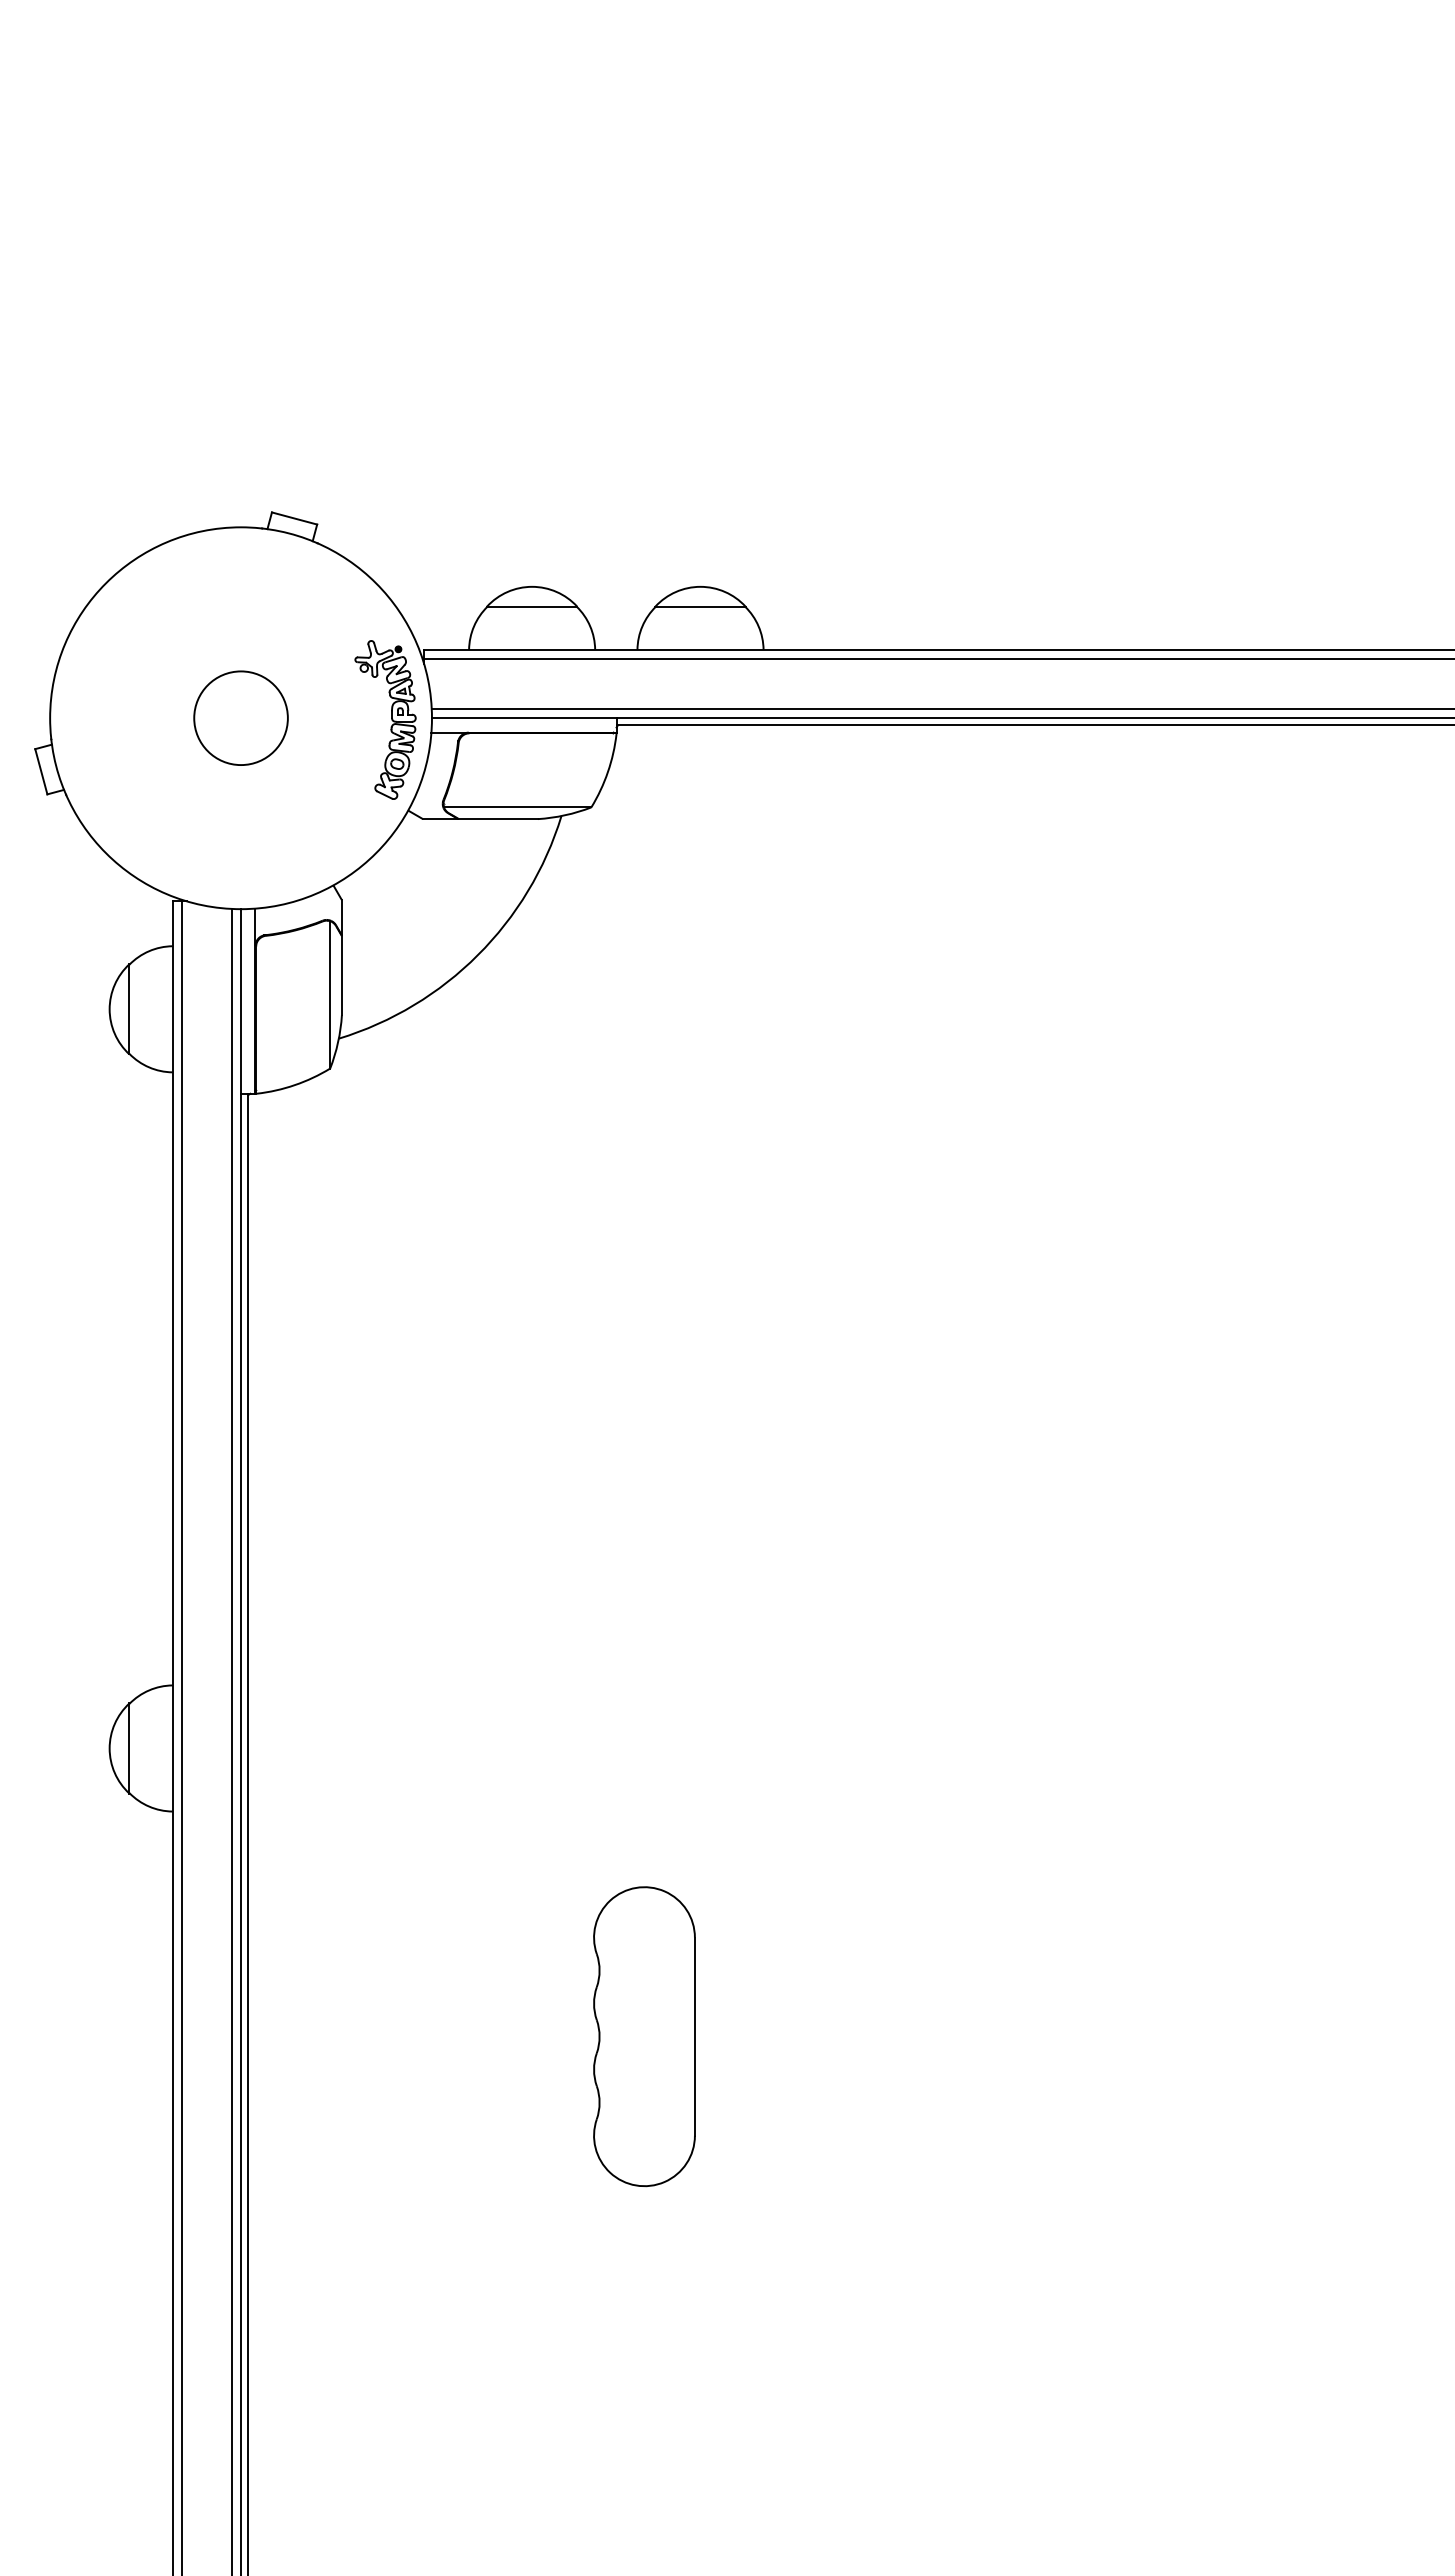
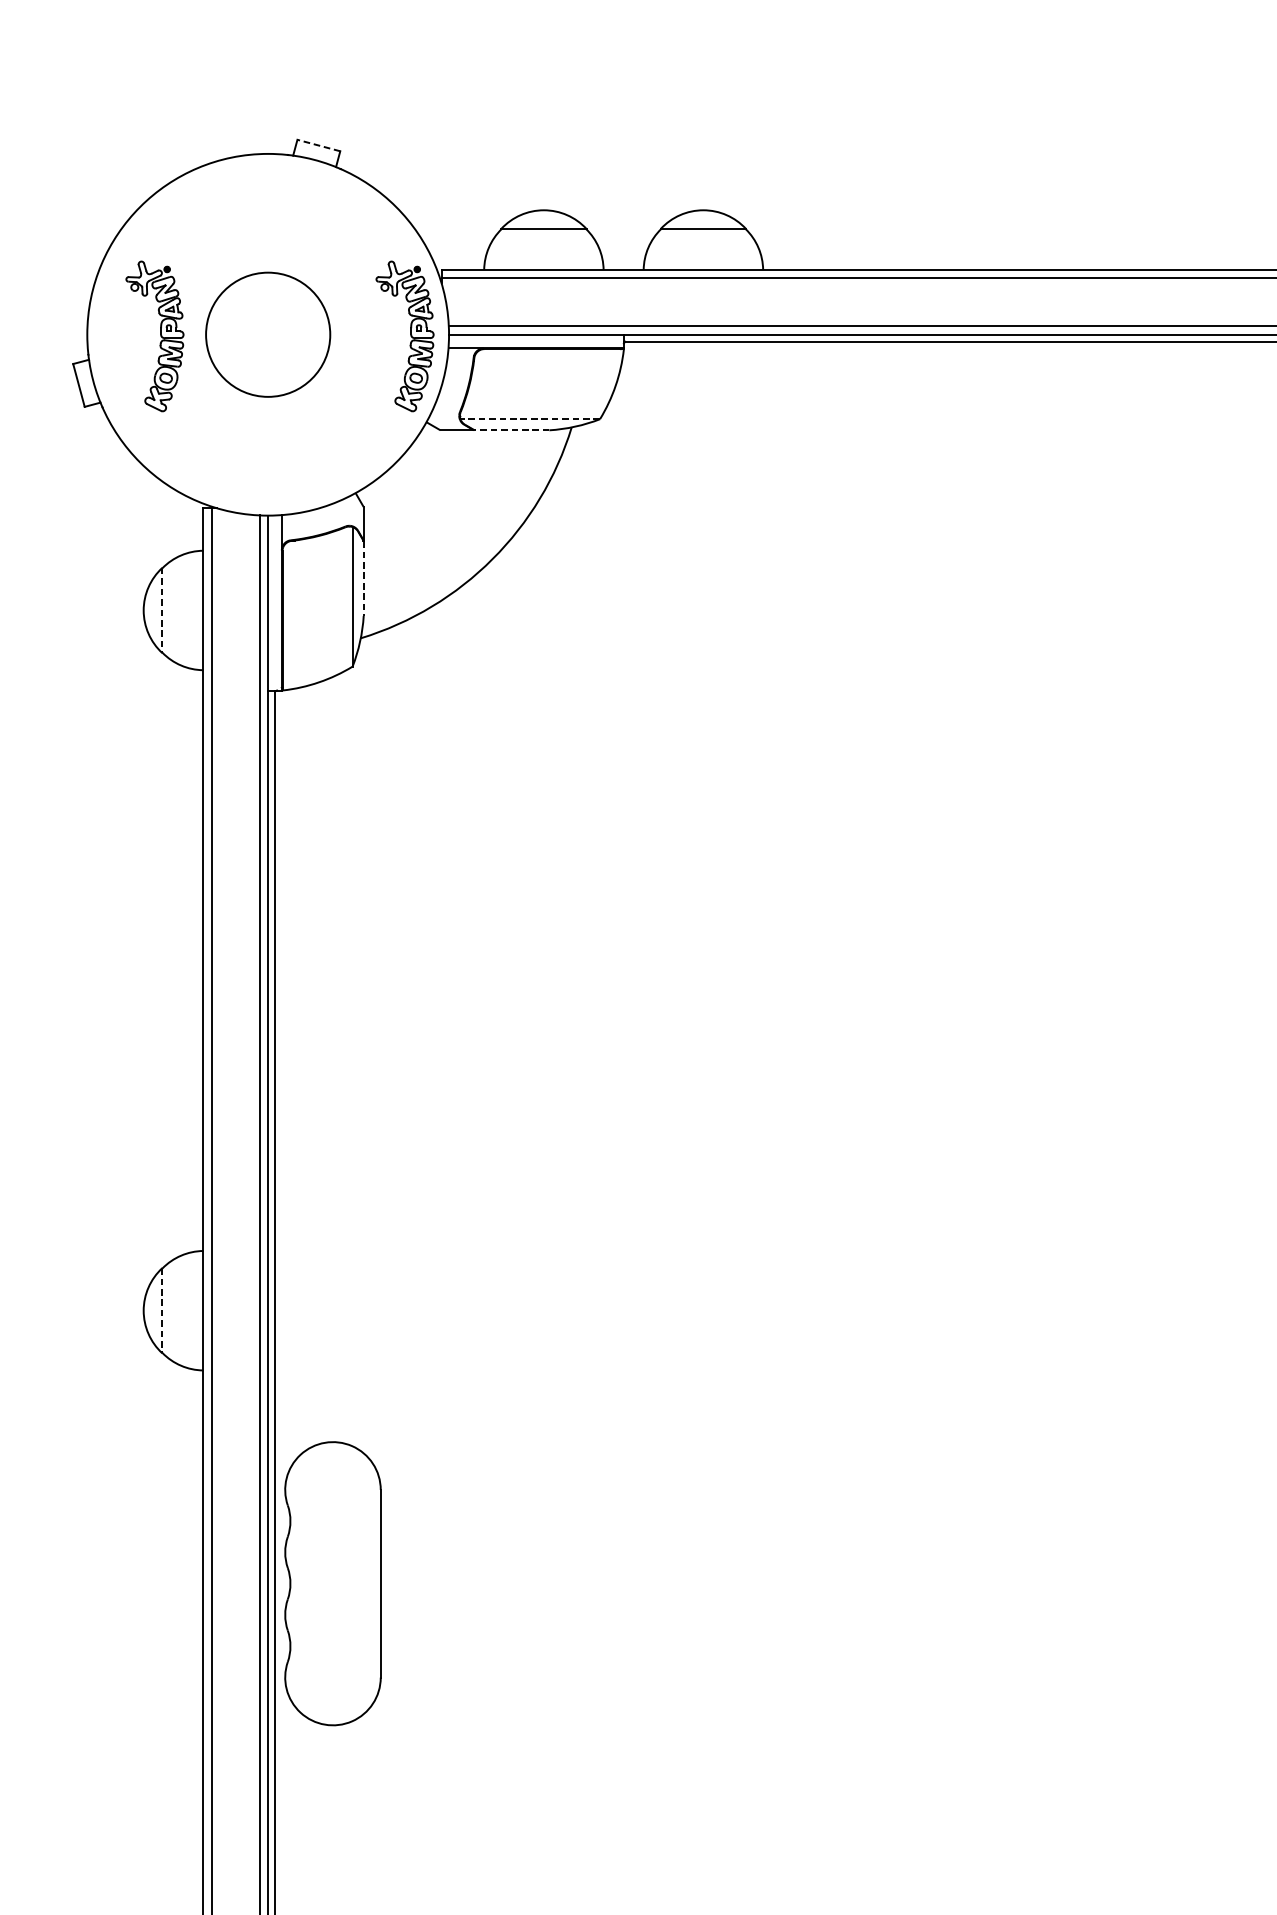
line: (294, 518) -> (318, 145), solid -> dashed
circle: (240, 718) -> (267, 335), size x1.4
part: (121, 719) -> (154, 335), added
line: (517, 807) -> (530, 419), solid -> dashed
line: (497, 819) -> (511, 430), solid -> dashed
line: (341, 976) -> (363, 579), solid -> dashed
line: (129, 1009) -> (162, 610), solid -> dashed
line: (129, 1749) -> (162, 1311), solid -> dashed
part: (644, 2036) -> (333, 1583), moved

